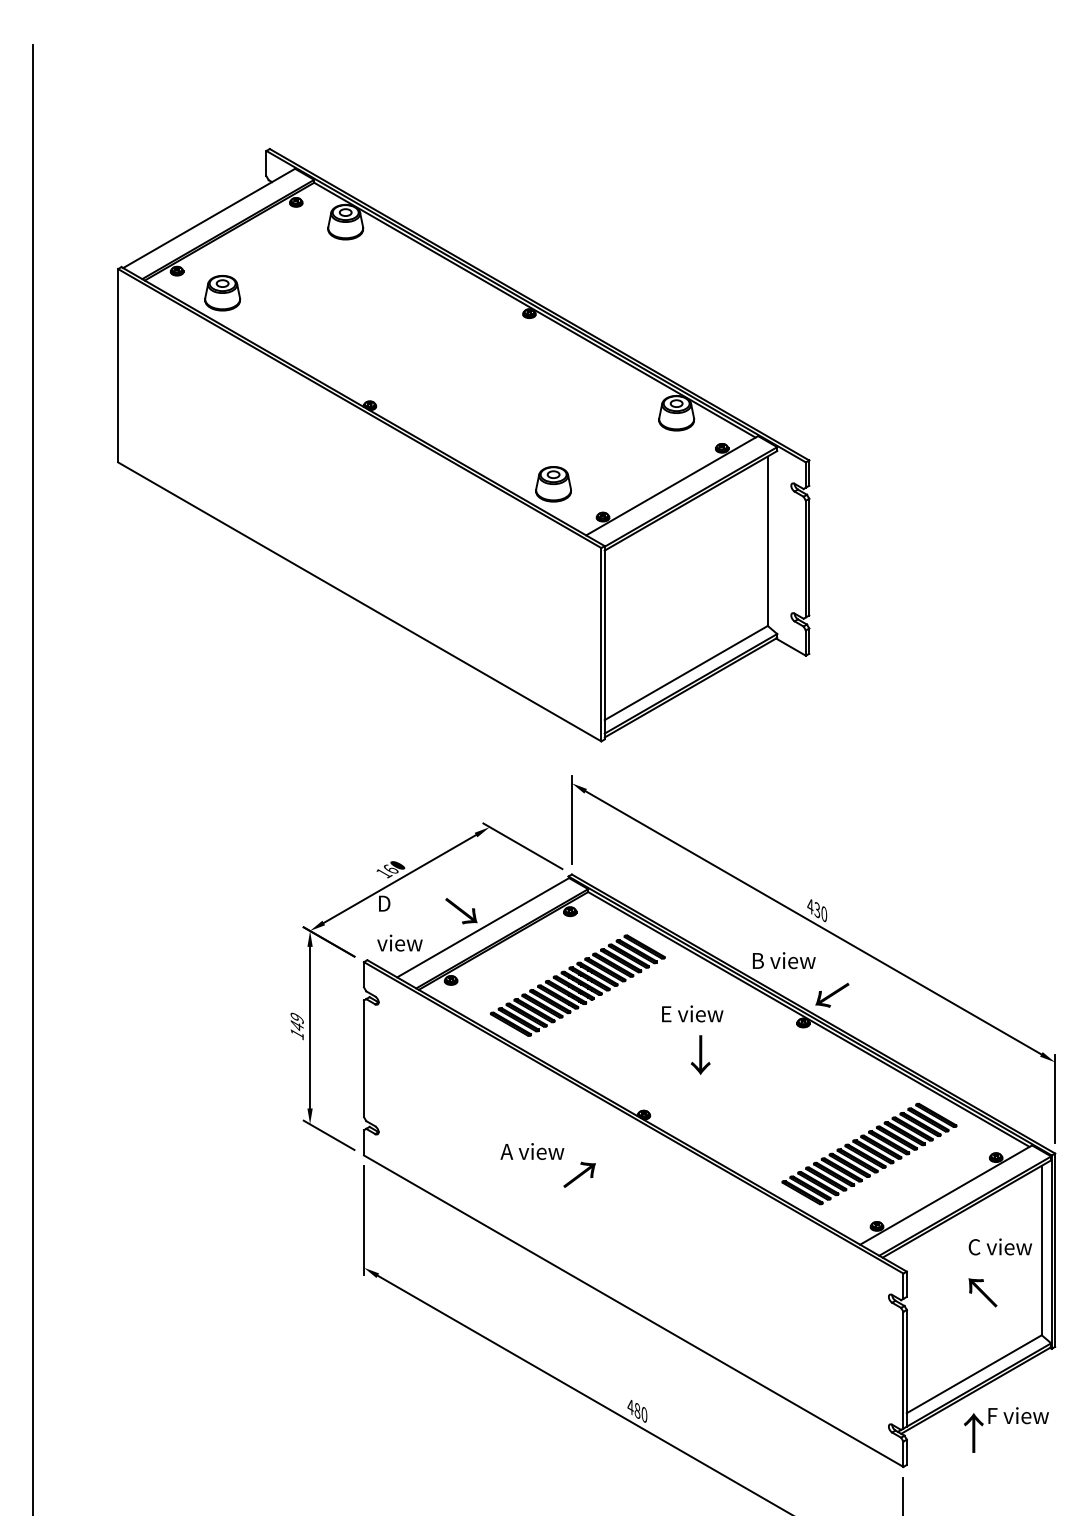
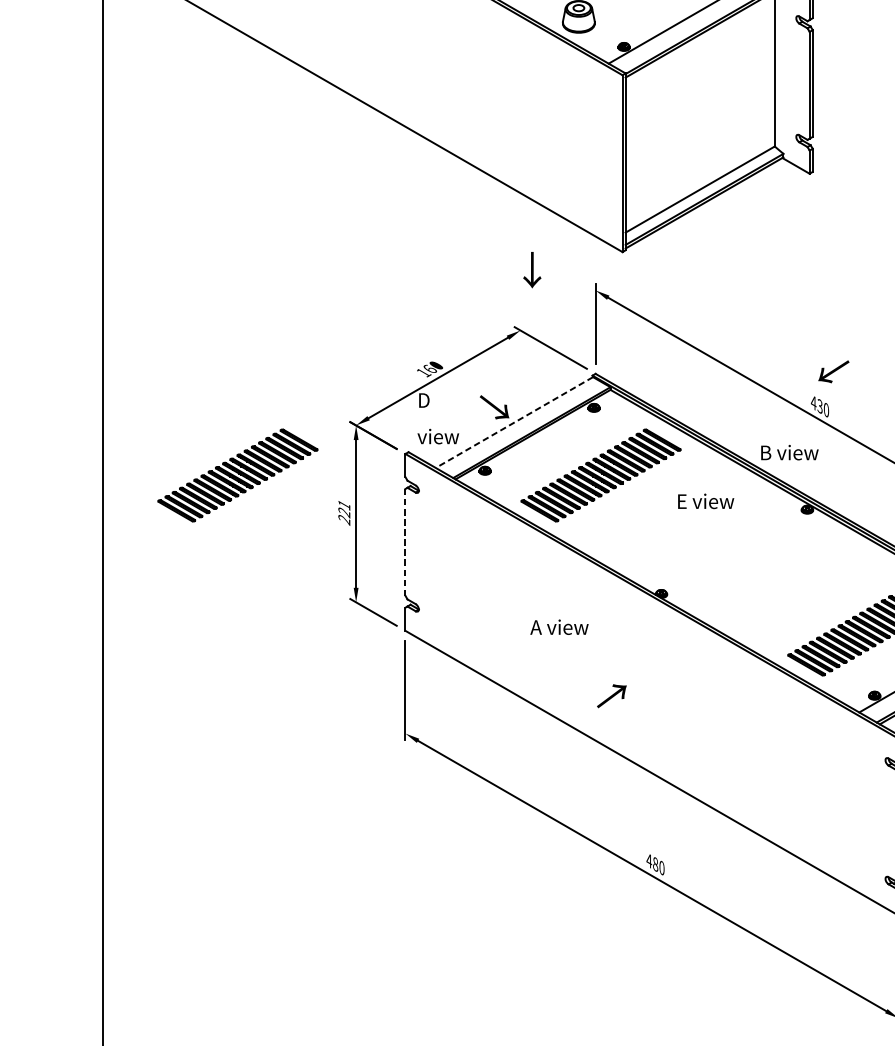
line: (482, 928) -> (513, 423), solid -> dashed
part: (180, 985) -> (237, 475), added
text: (832, 995) -> (833, 372), moved
text: (296, 1026) -> (343, 512), 149 -> 221
text: (700, 1054) -> (532, 269), moved
line: (364, 1059) -> (405, 543), solid -> dashed
text: (579, 1174) -> (611, 695), moved

